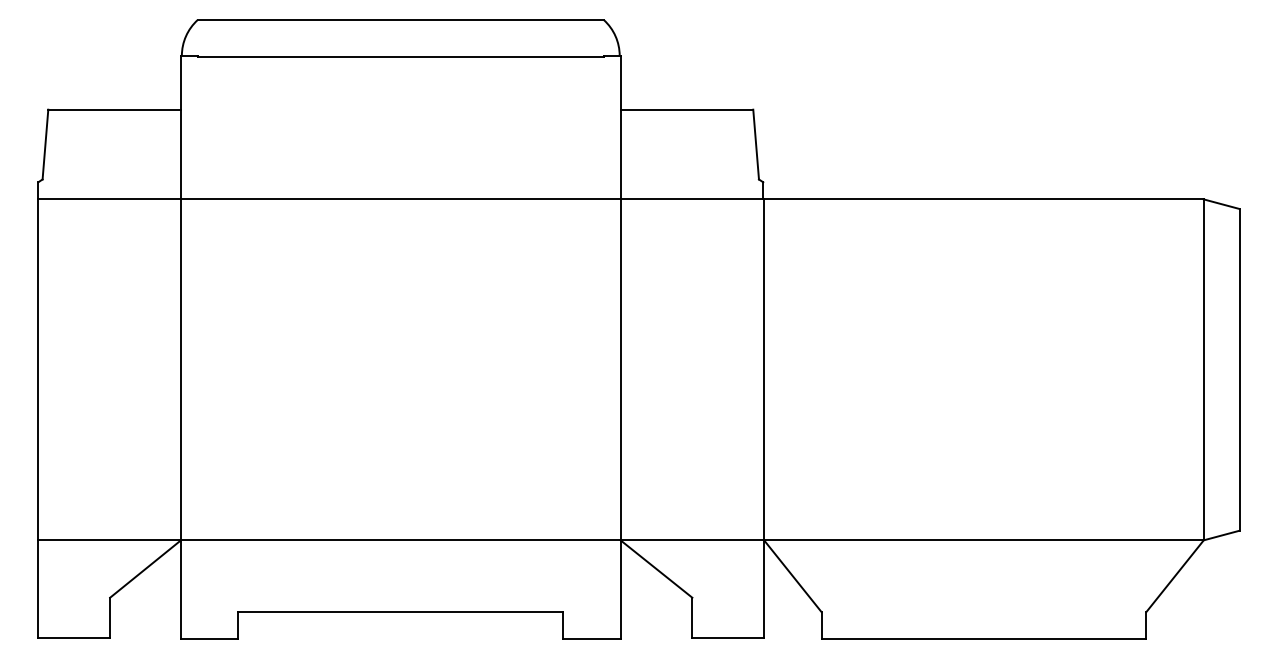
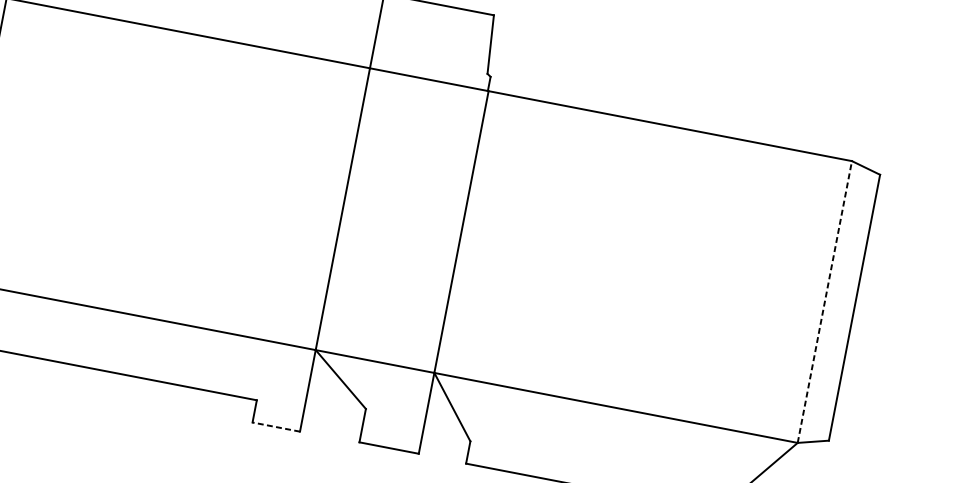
line: (1203, 369) -> (824, 301), solid -> dashed
line: (591, 639) -> (275, 427), solid -> dashed

